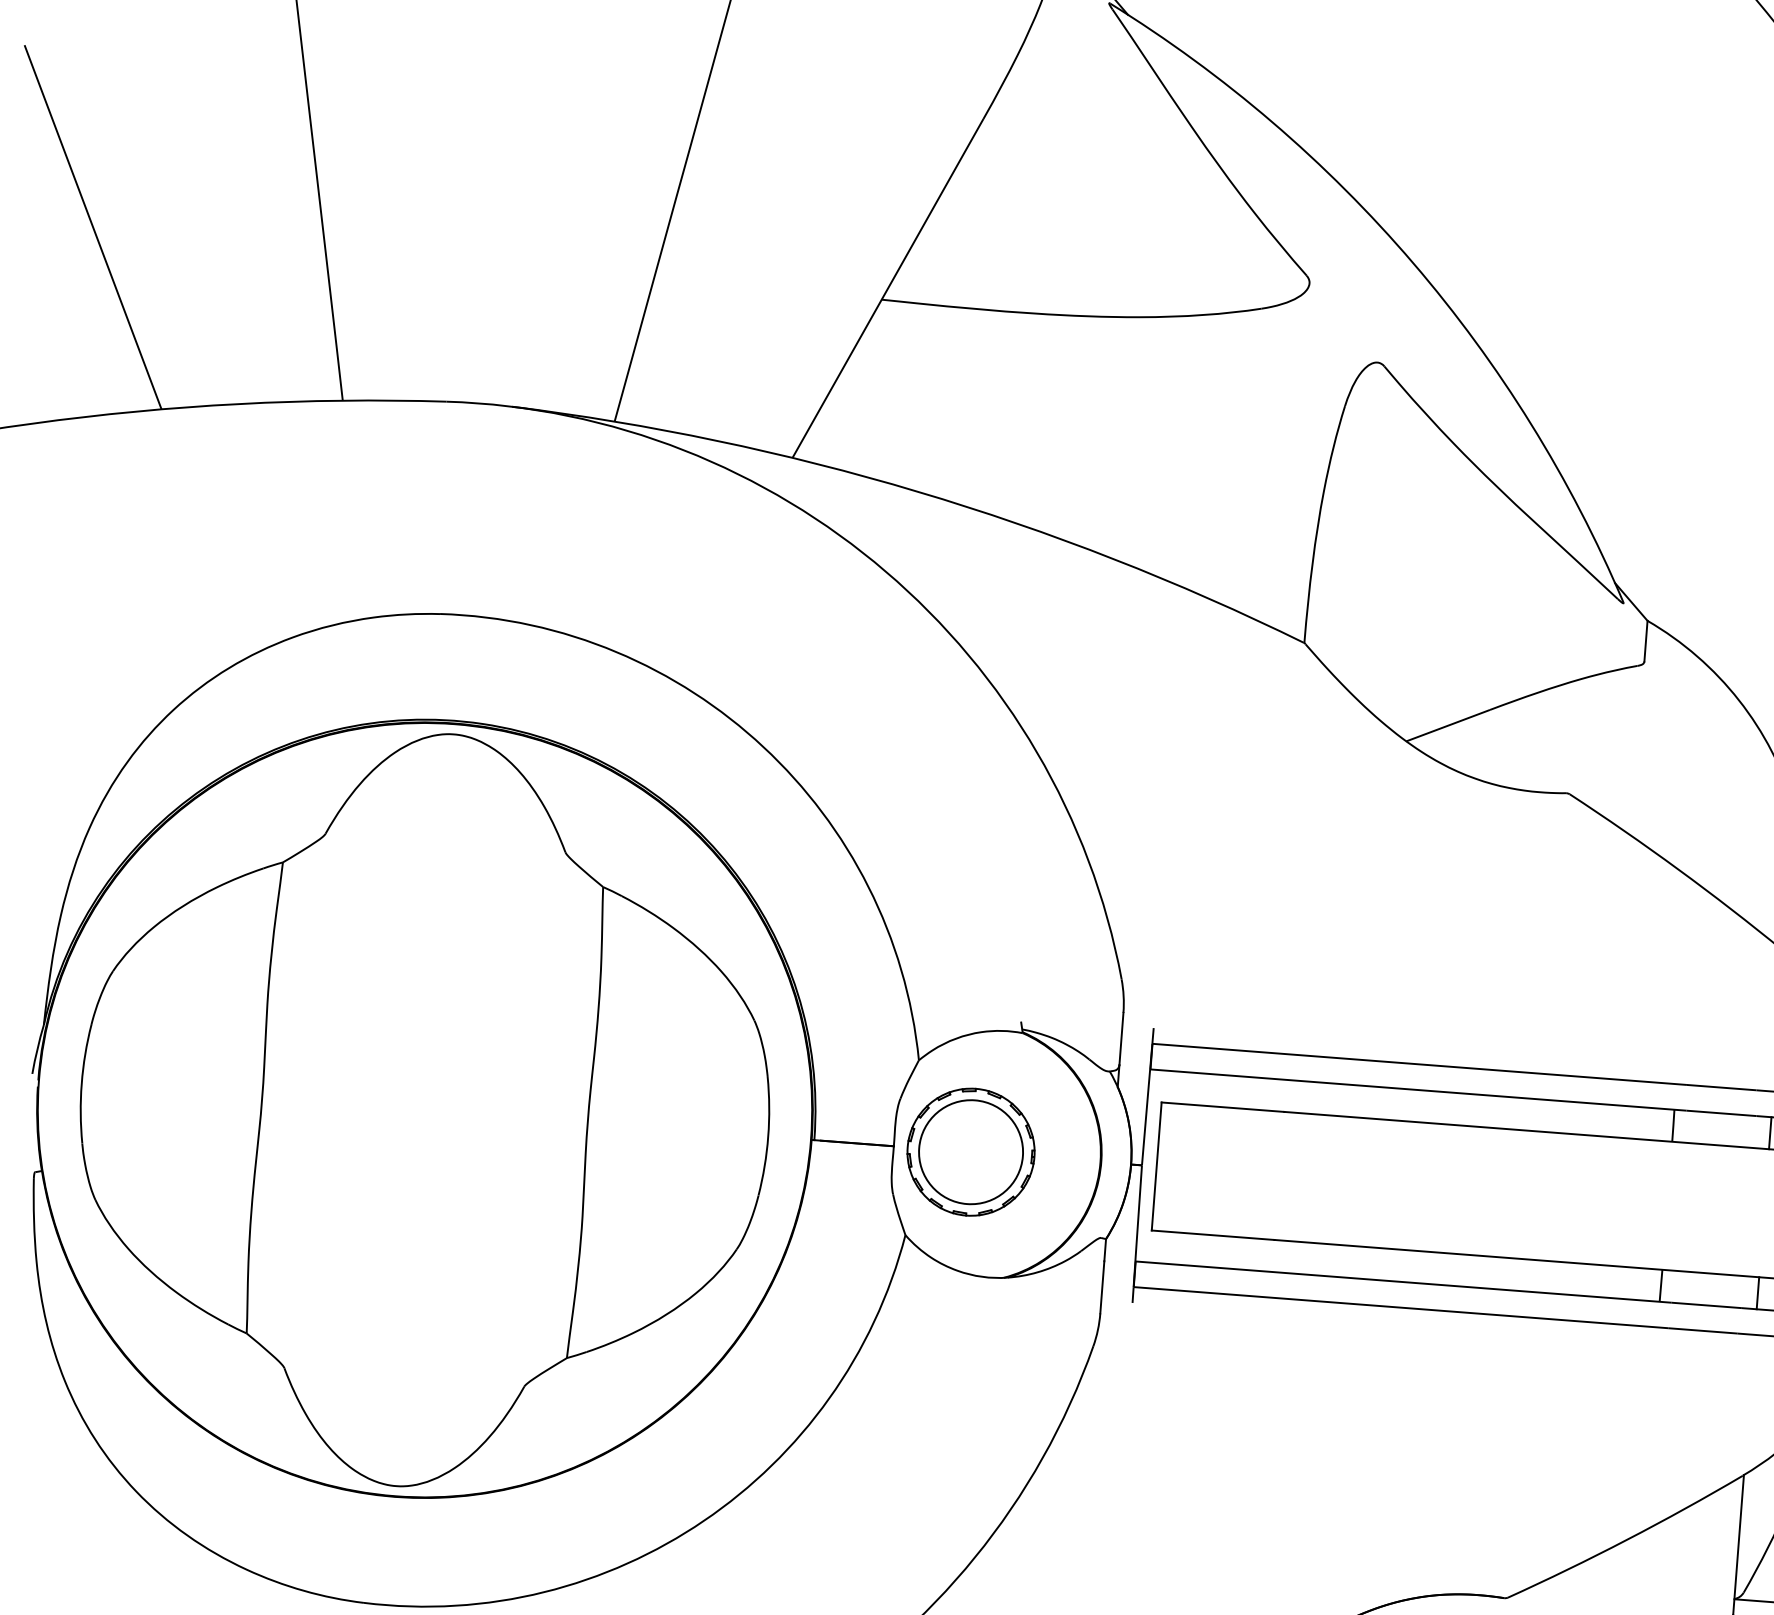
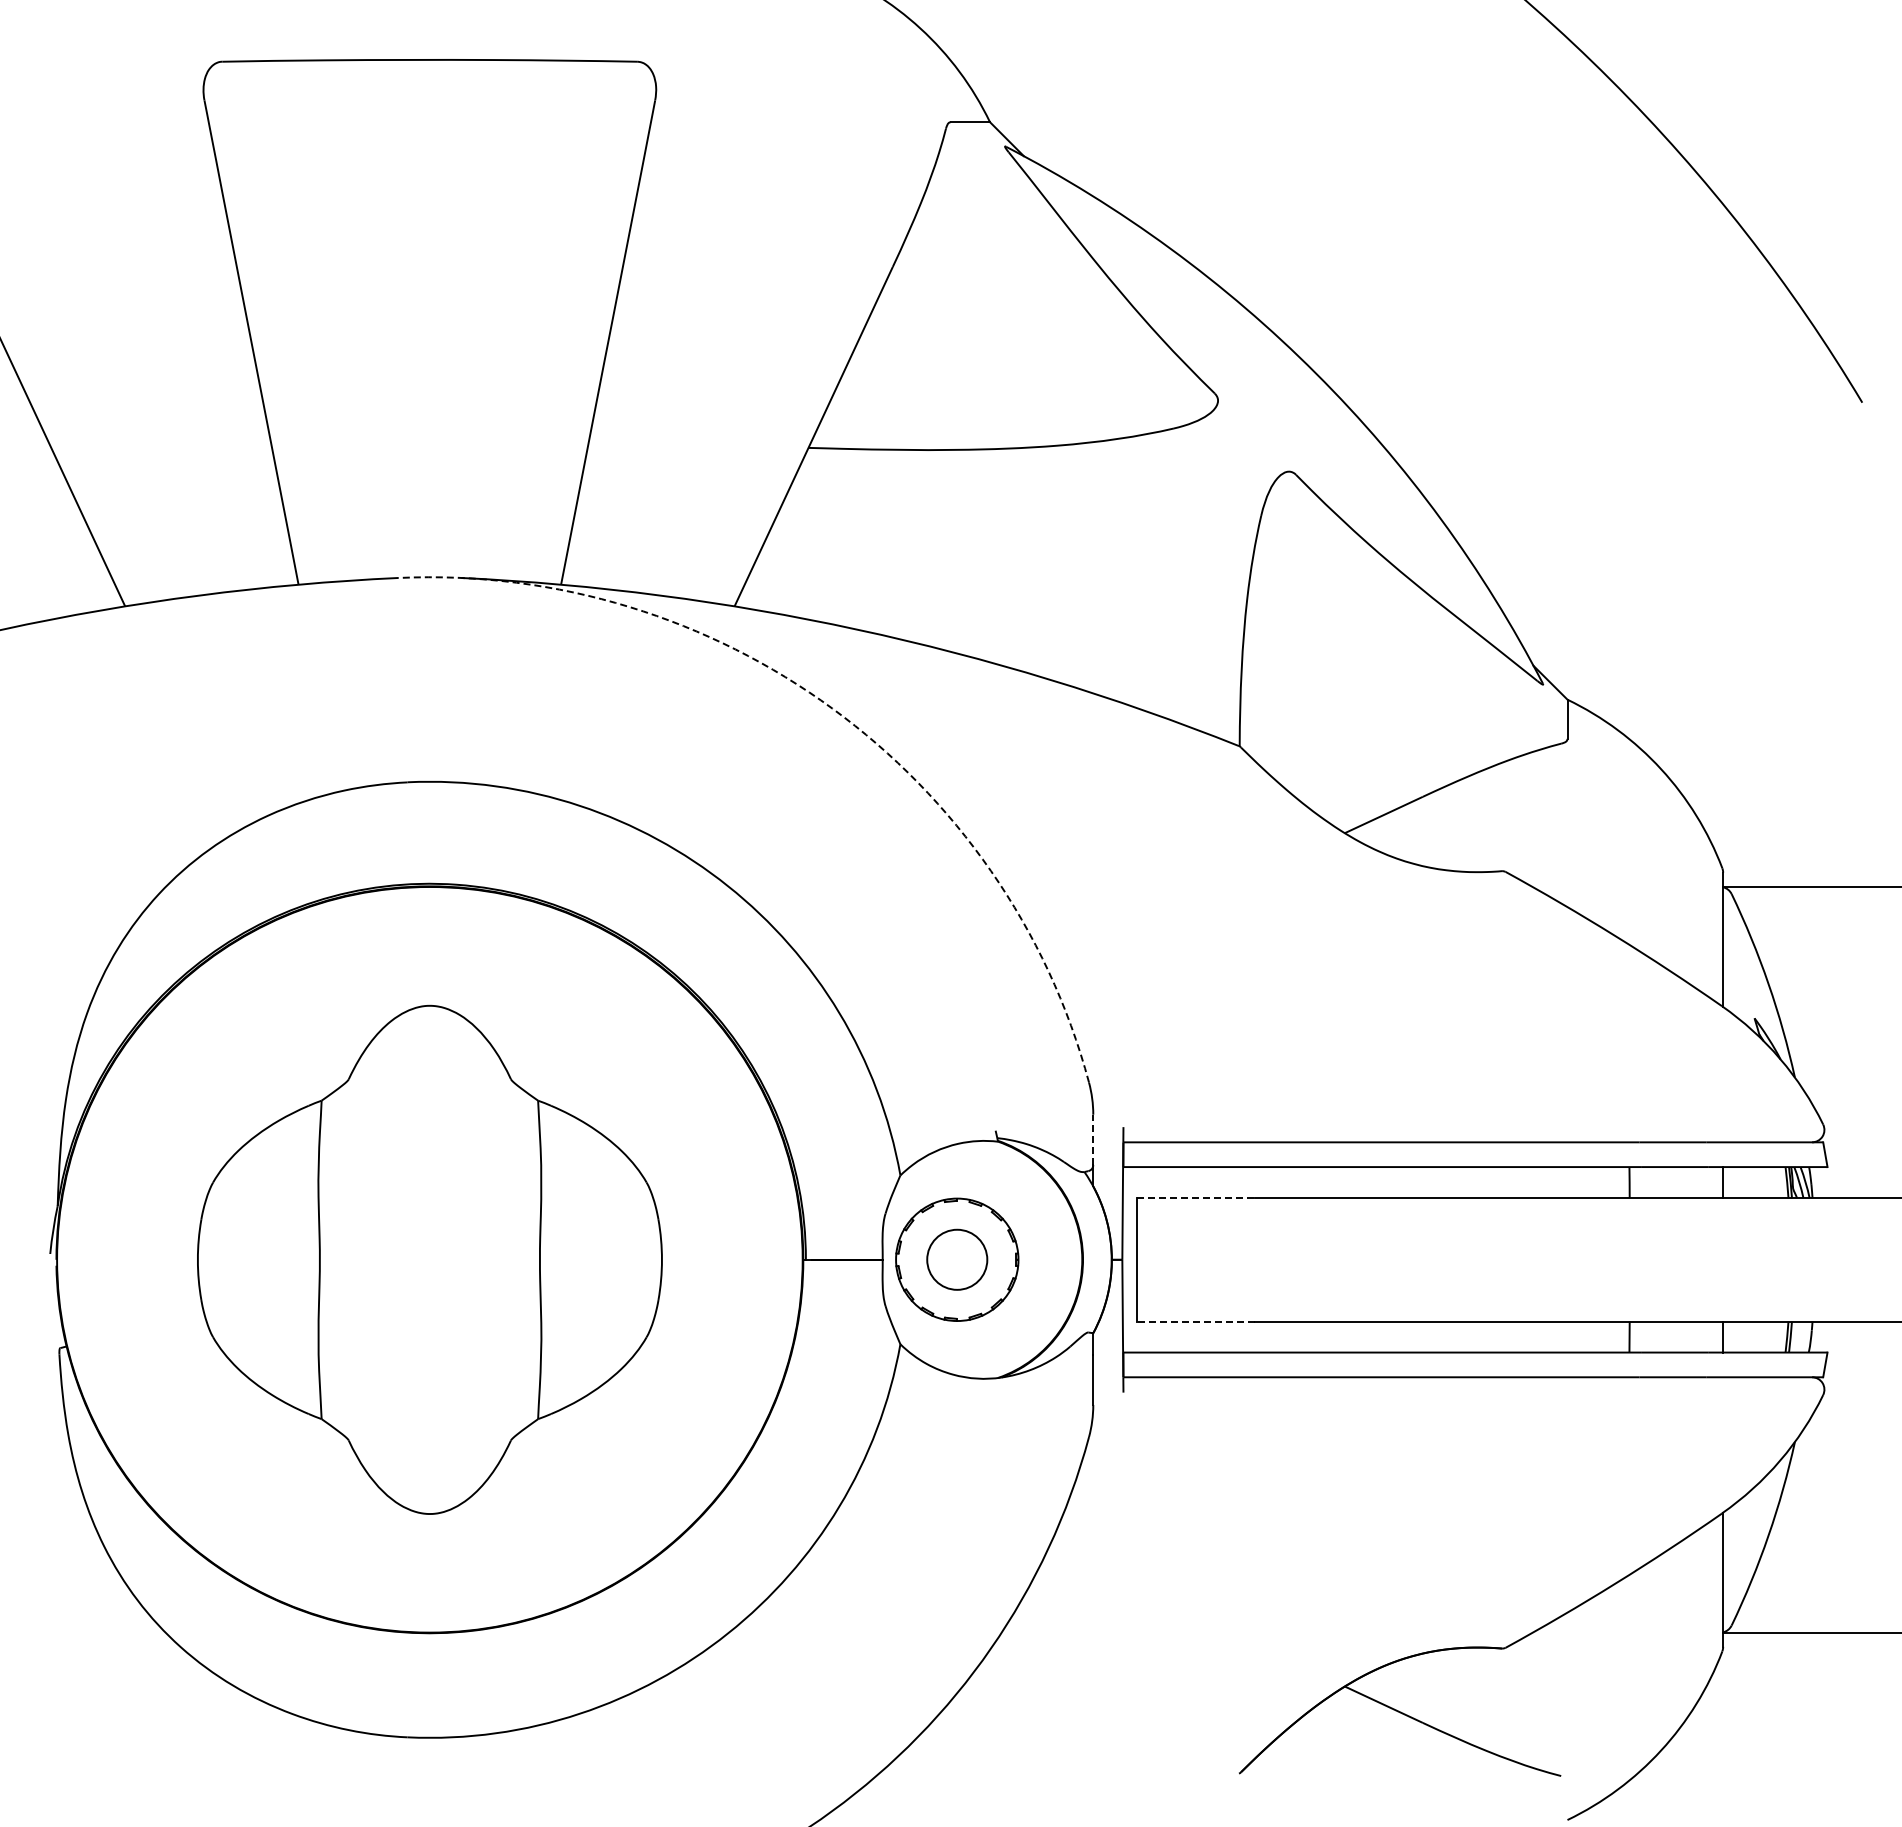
arc: (885, 571) -> (832, 708), solid -> dashed
line: (1121, 1038) -> (1093, 1139), solid -> dashed
line: (1223, 1106) -> (1196, 1197), solid -> dashed
part: (424, 1109) -> (429, 1259), size x0.7
circle: (971, 1151) -> (957, 1259), size x0.6
line: (1212, 1235) -> (1195, 1321), solid -> dashed

